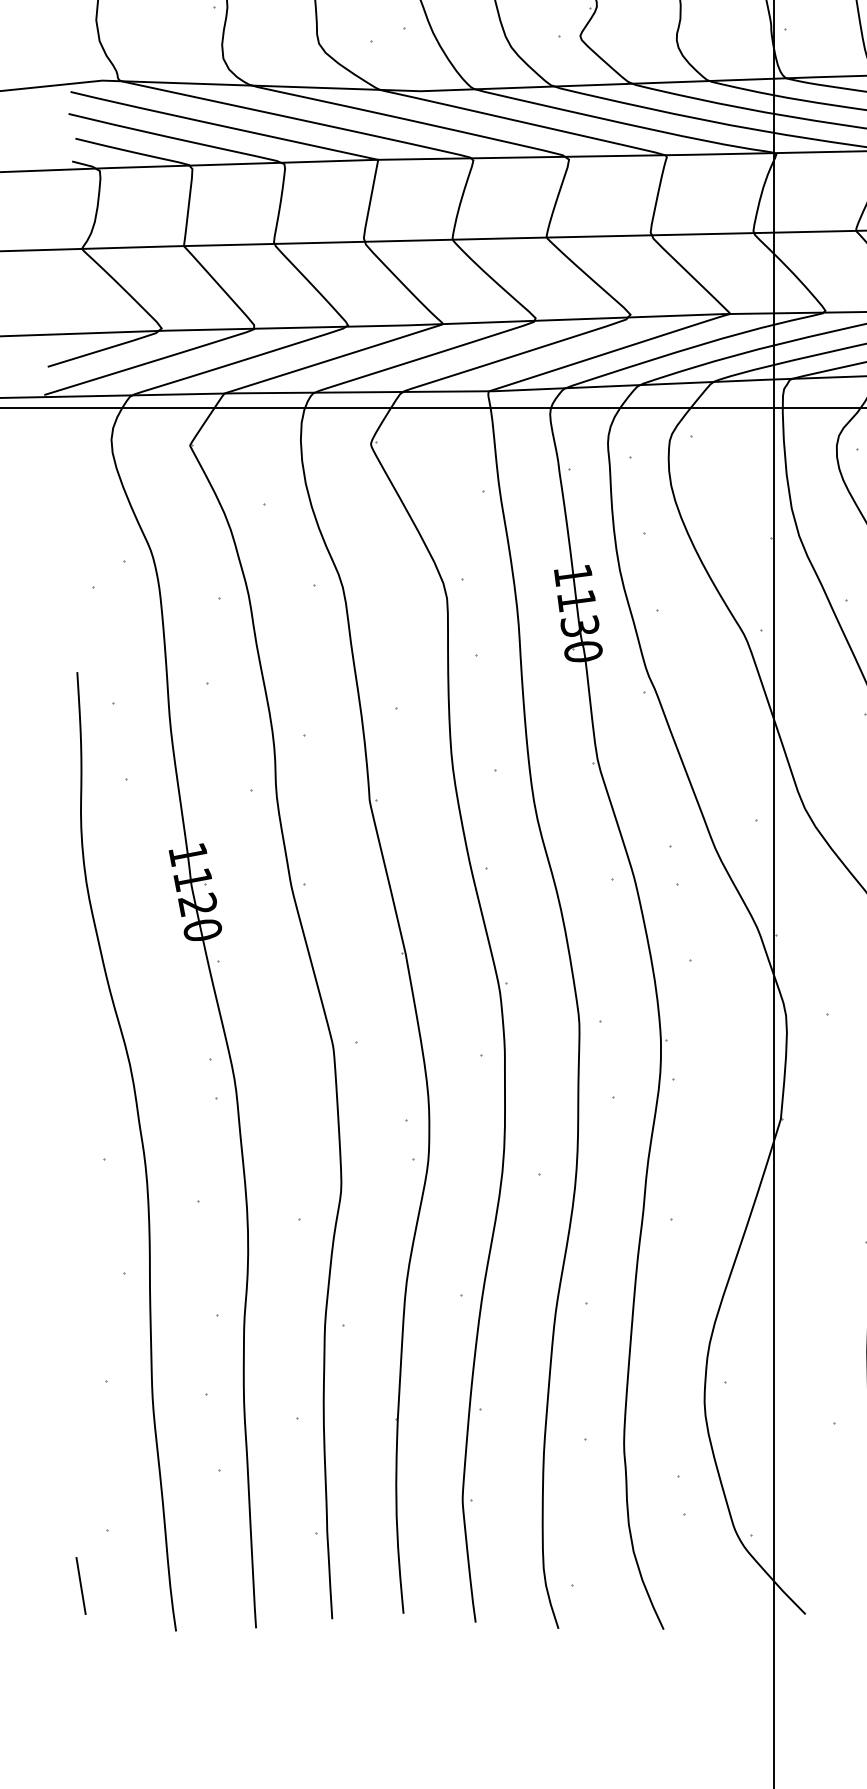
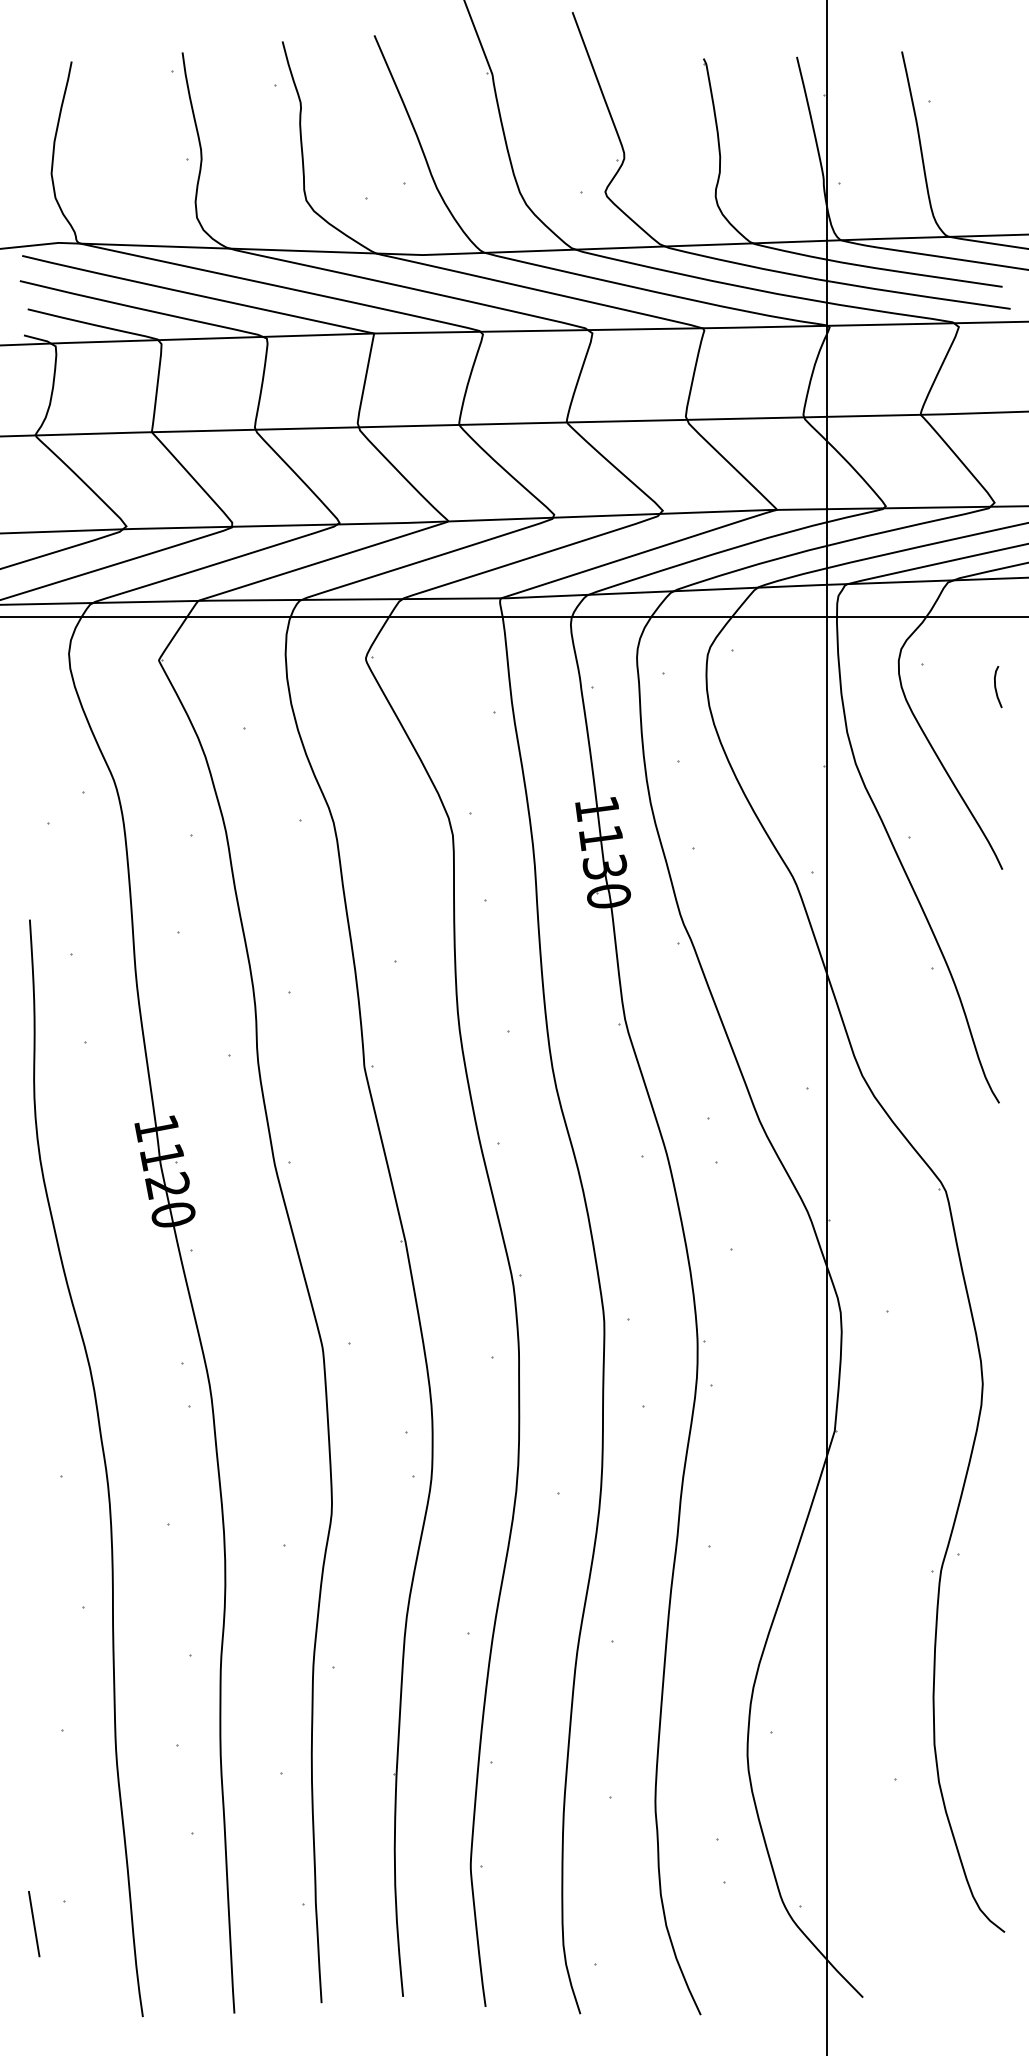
line: (81, 1586) -> (34, 1924), moved

